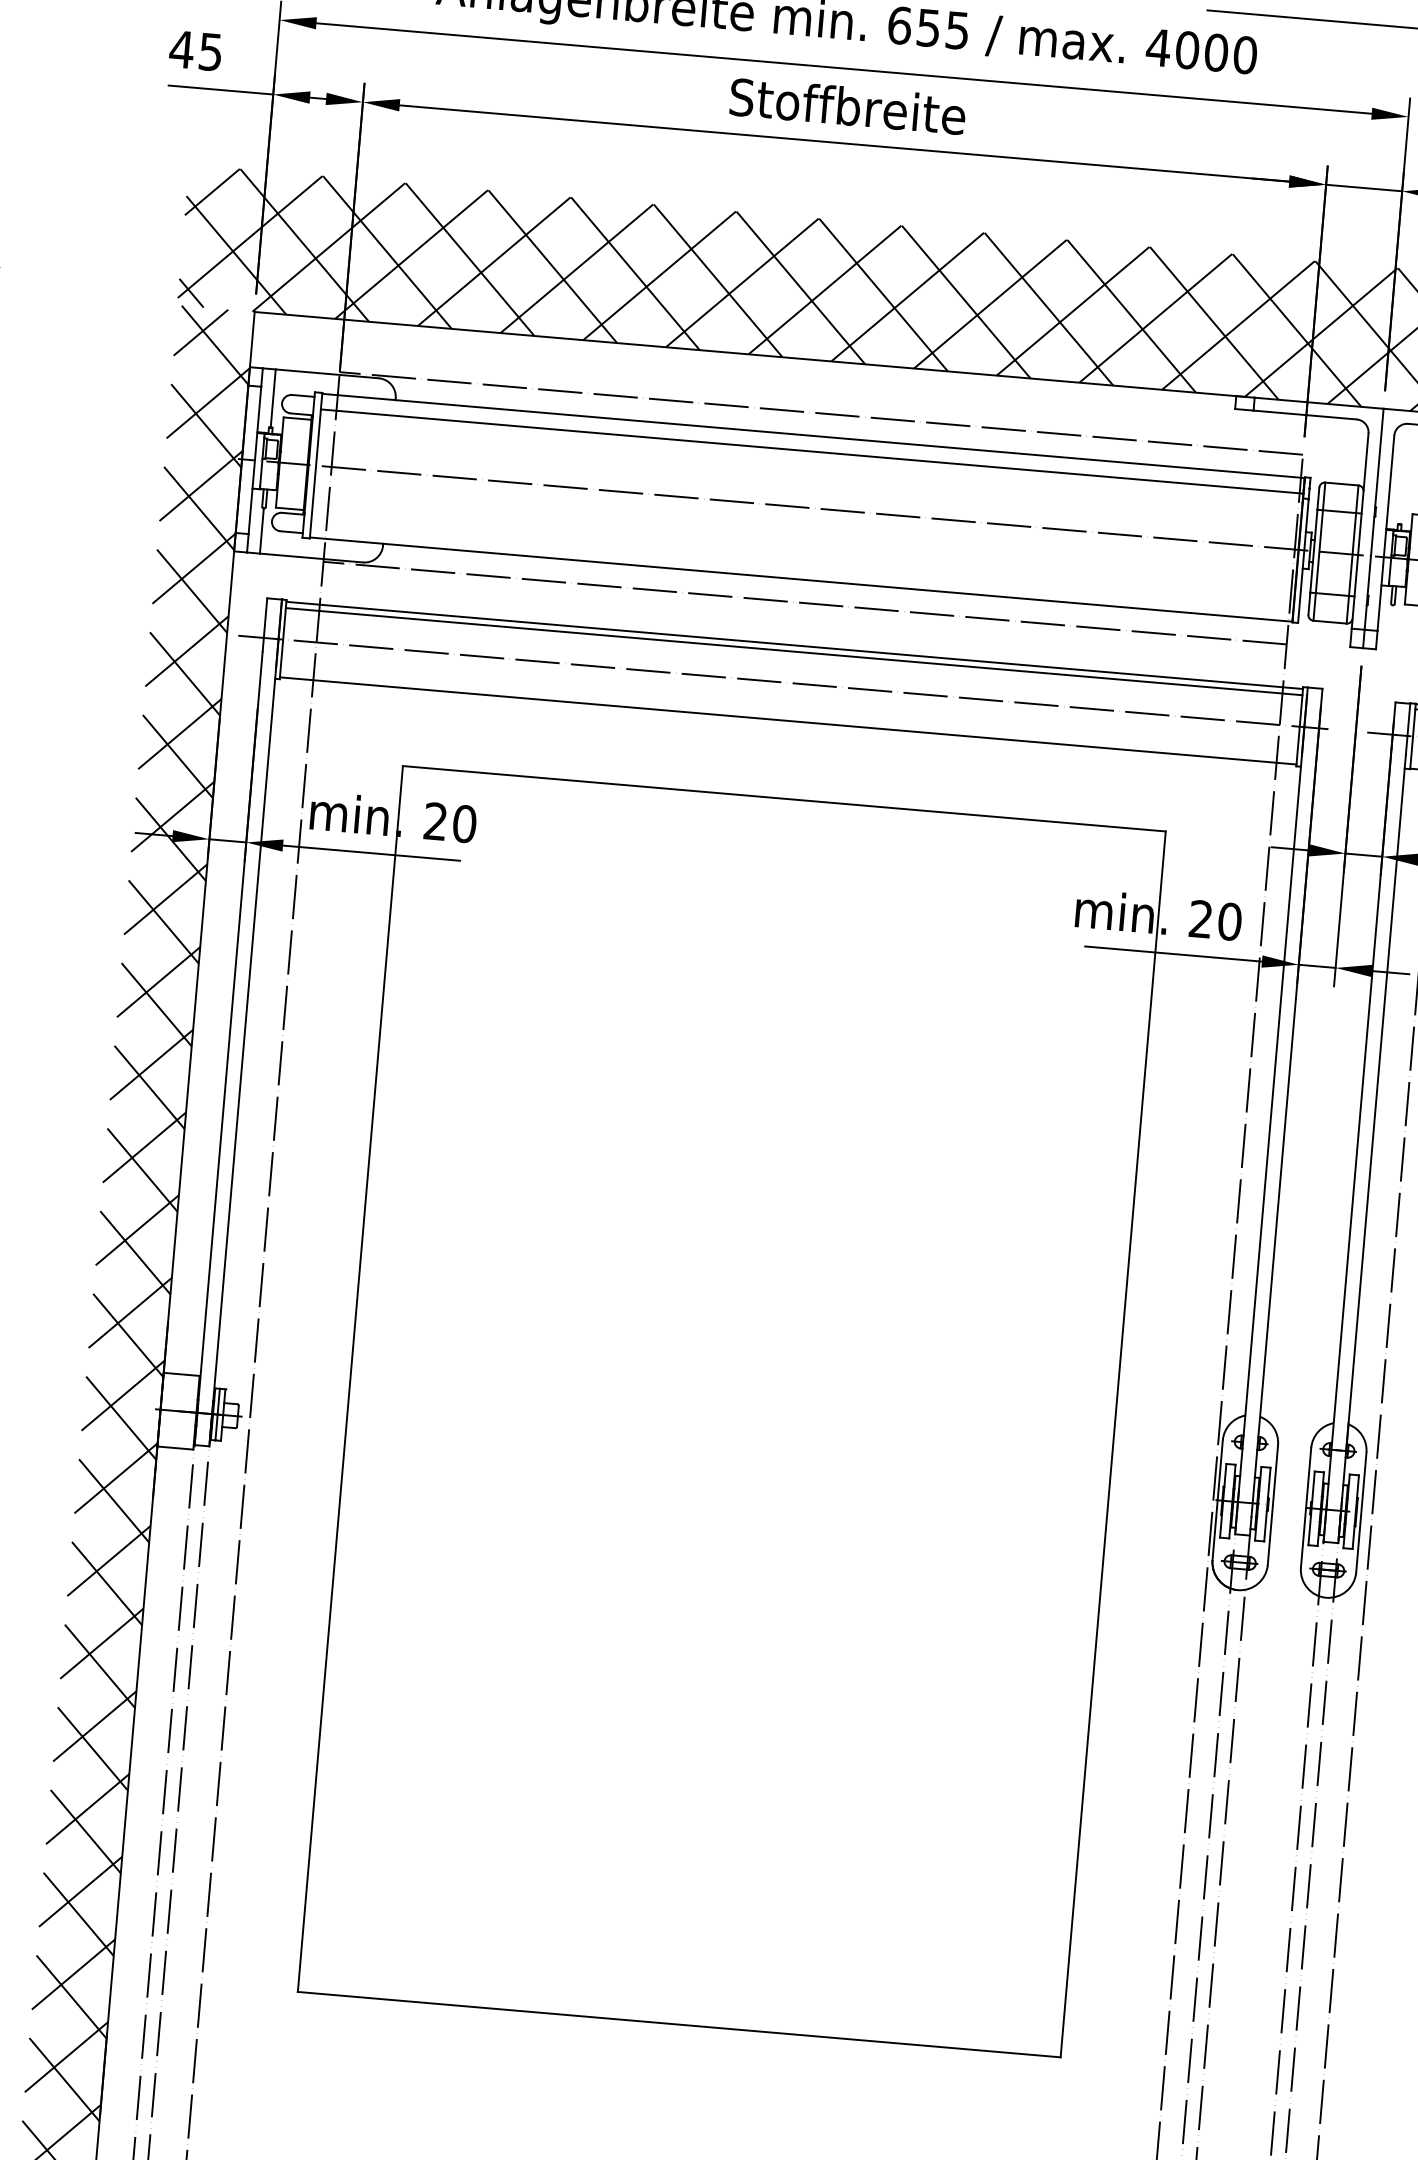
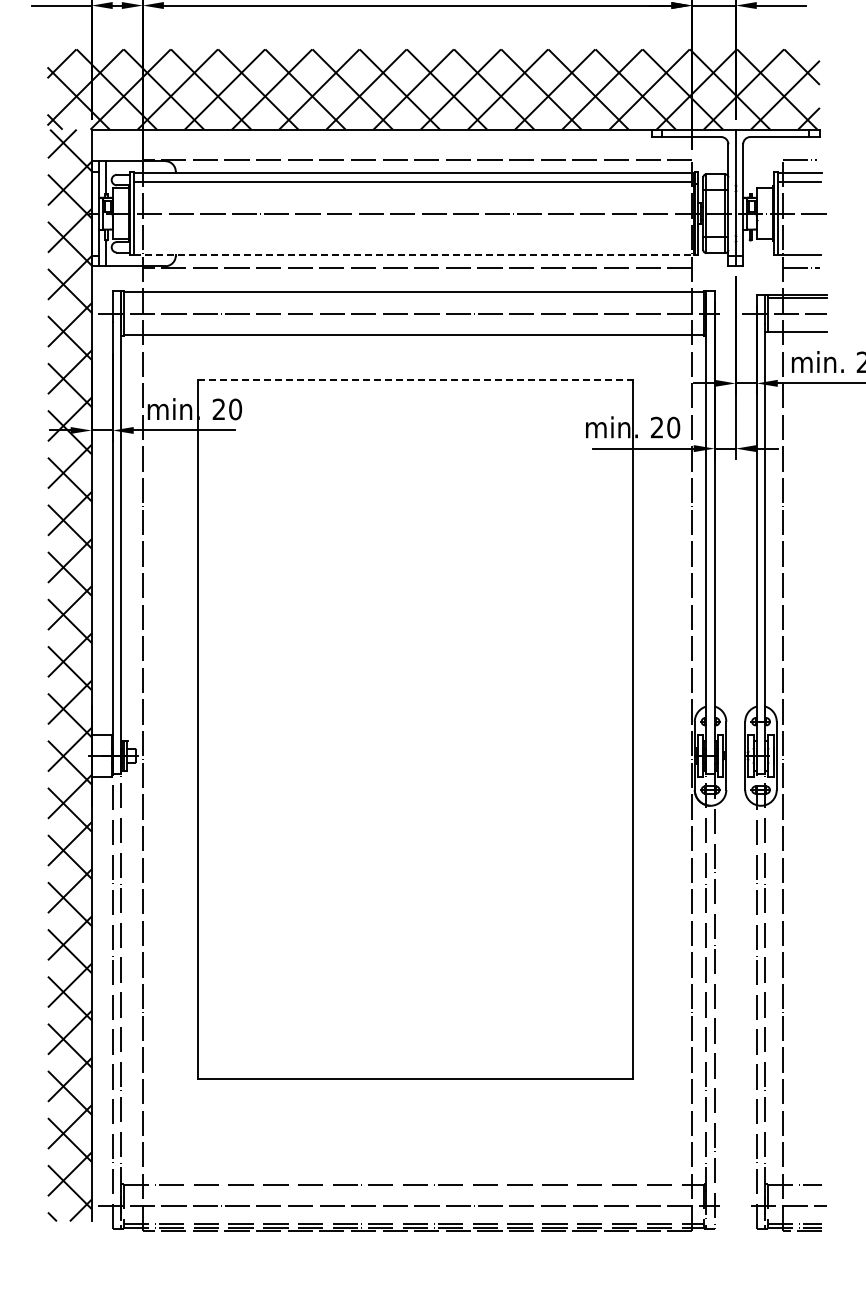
line: (801, 579) -> (414, 254), solid -> dashed
line: (793, 651) -> (413, 295), removed
line: (784, 798) -> (415, 379), solid -> dashed

